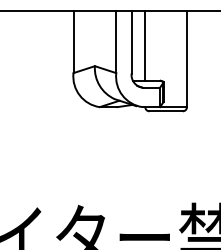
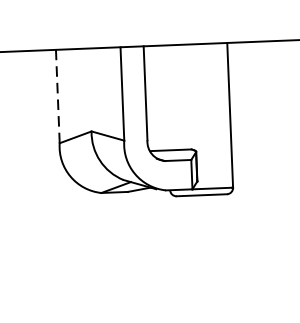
line: (73, 42) -> (57, 96), solid -> dashed
line: (145, 45) -> (166, 97), removed

